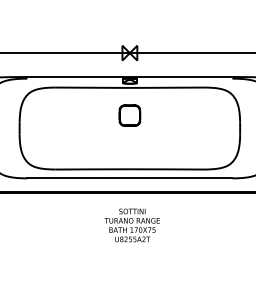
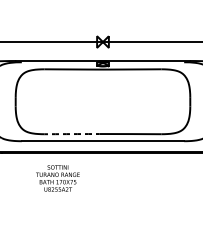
part: (129, 115) -> (102, 91), removed
arc: (92, 169) -> (73, 134), solid -> dashed
text: (131, 225) -> (57, 178), moved

